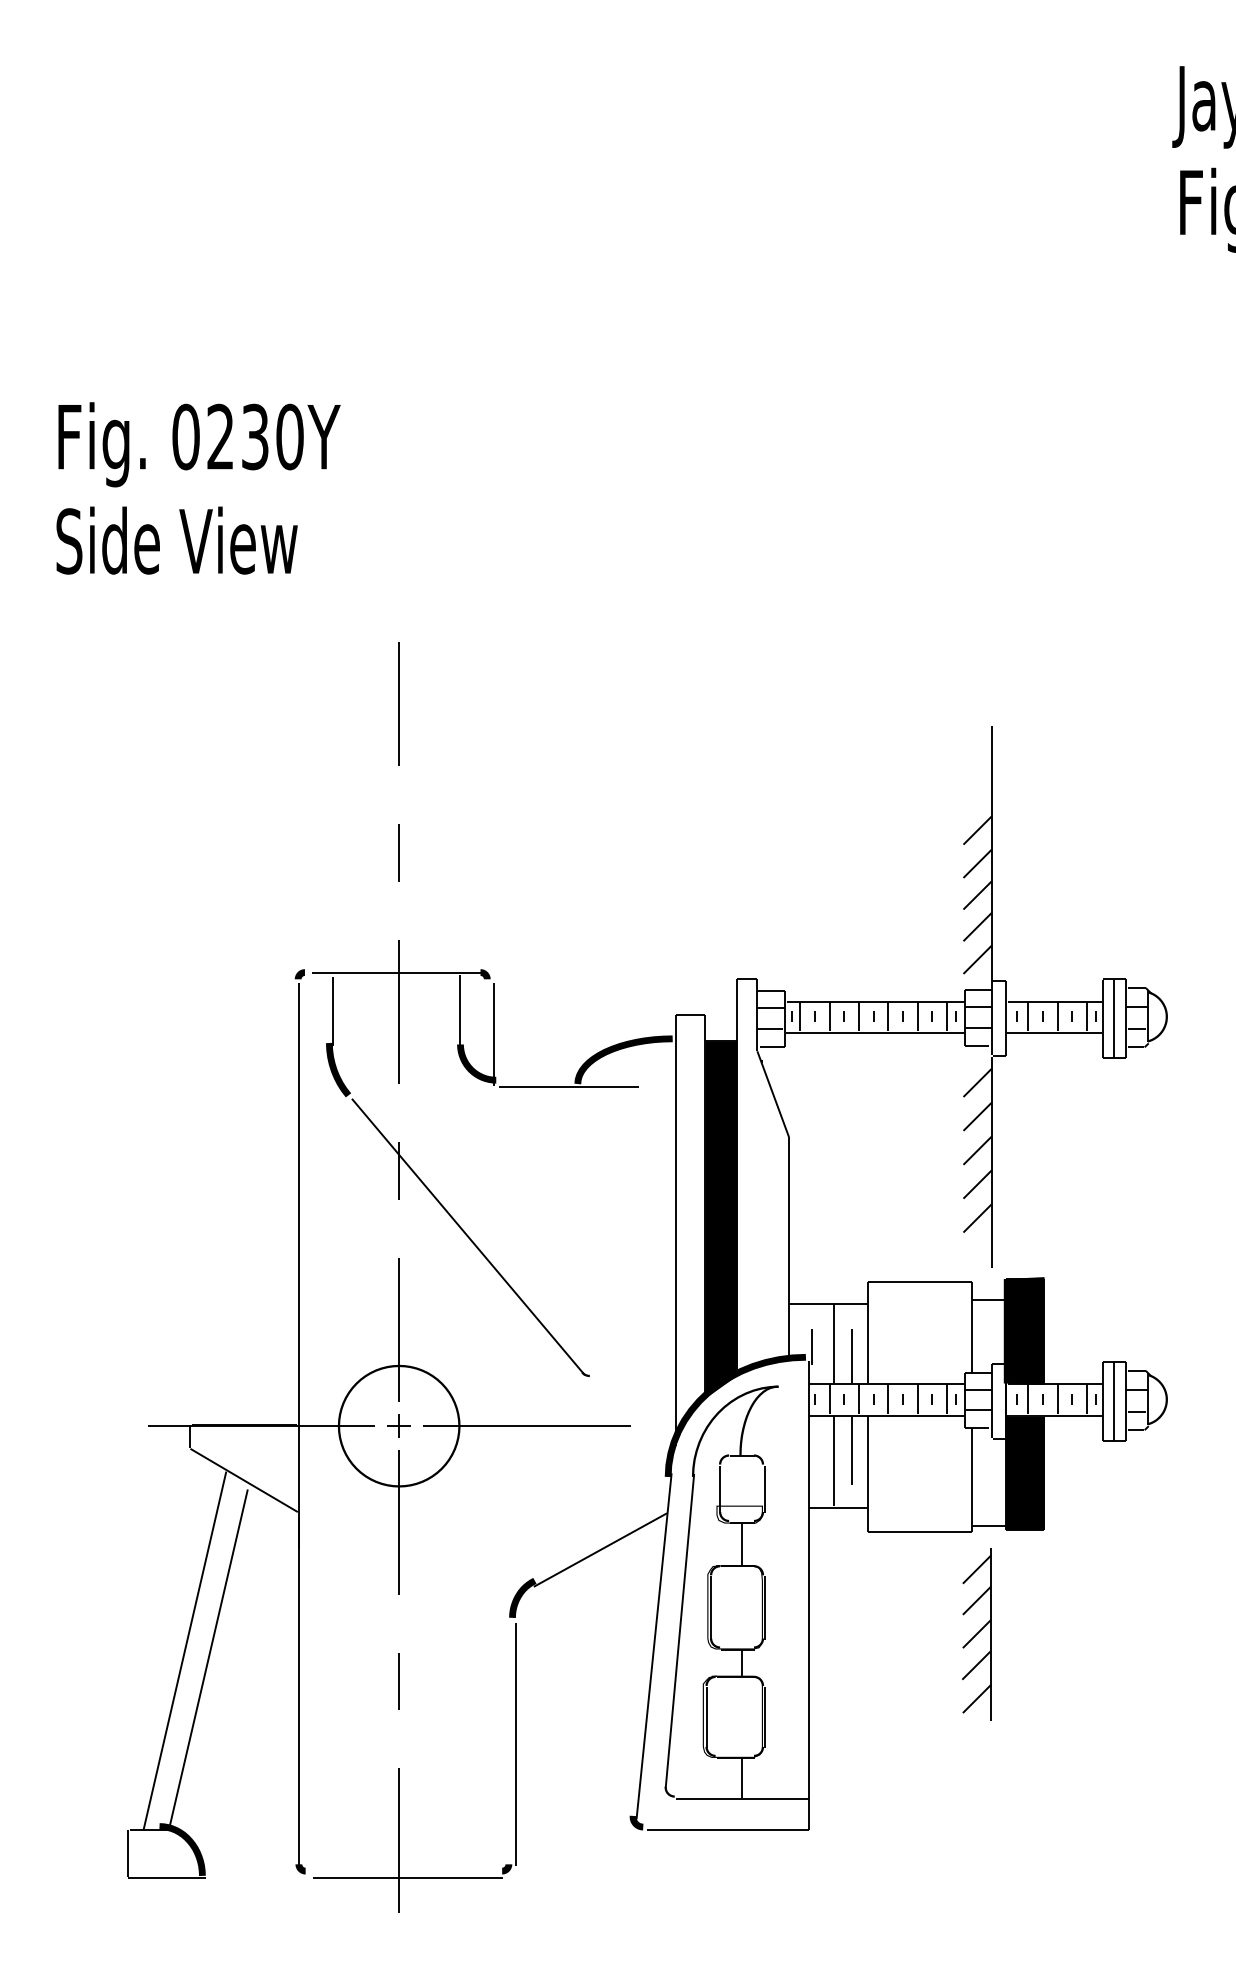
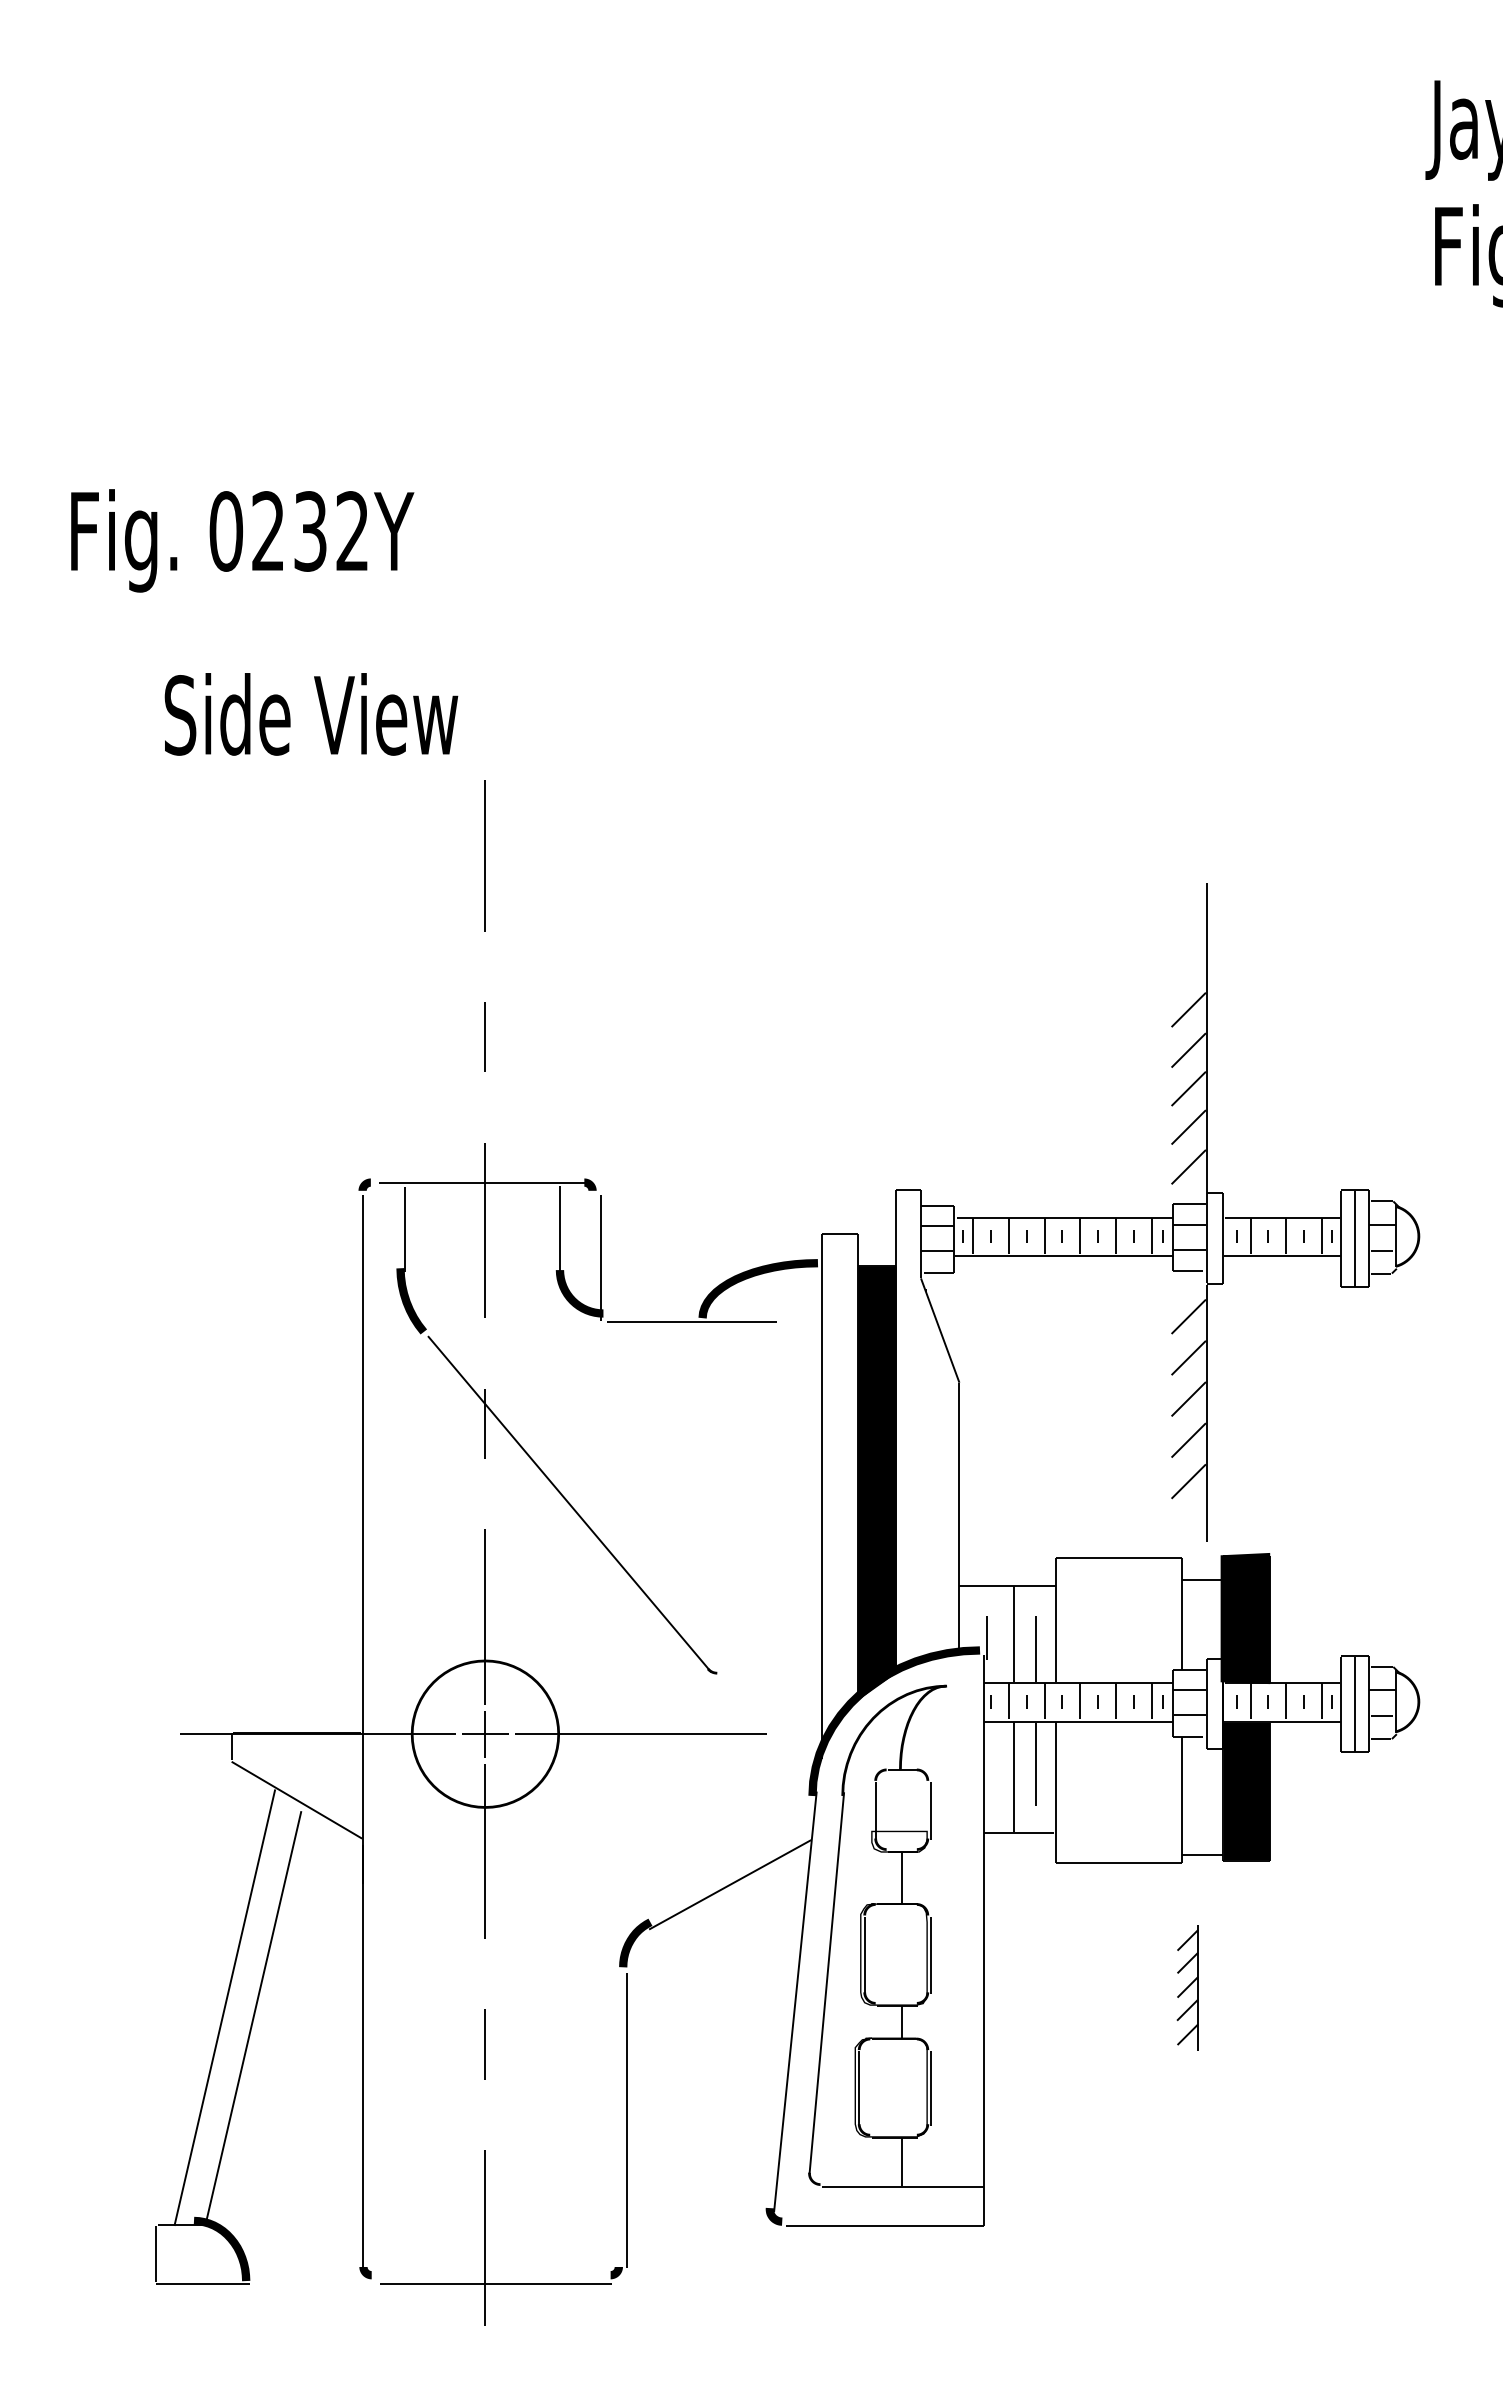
text: (289, 437) -> (352, 531), 0230Y -> 0232Y
text: (177, 540) -> (311, 714), moved
part: (399, 1426) -> (485, 1734), size x1.6
part: (976, 1634) -> (1187, 1987), size x0.6

